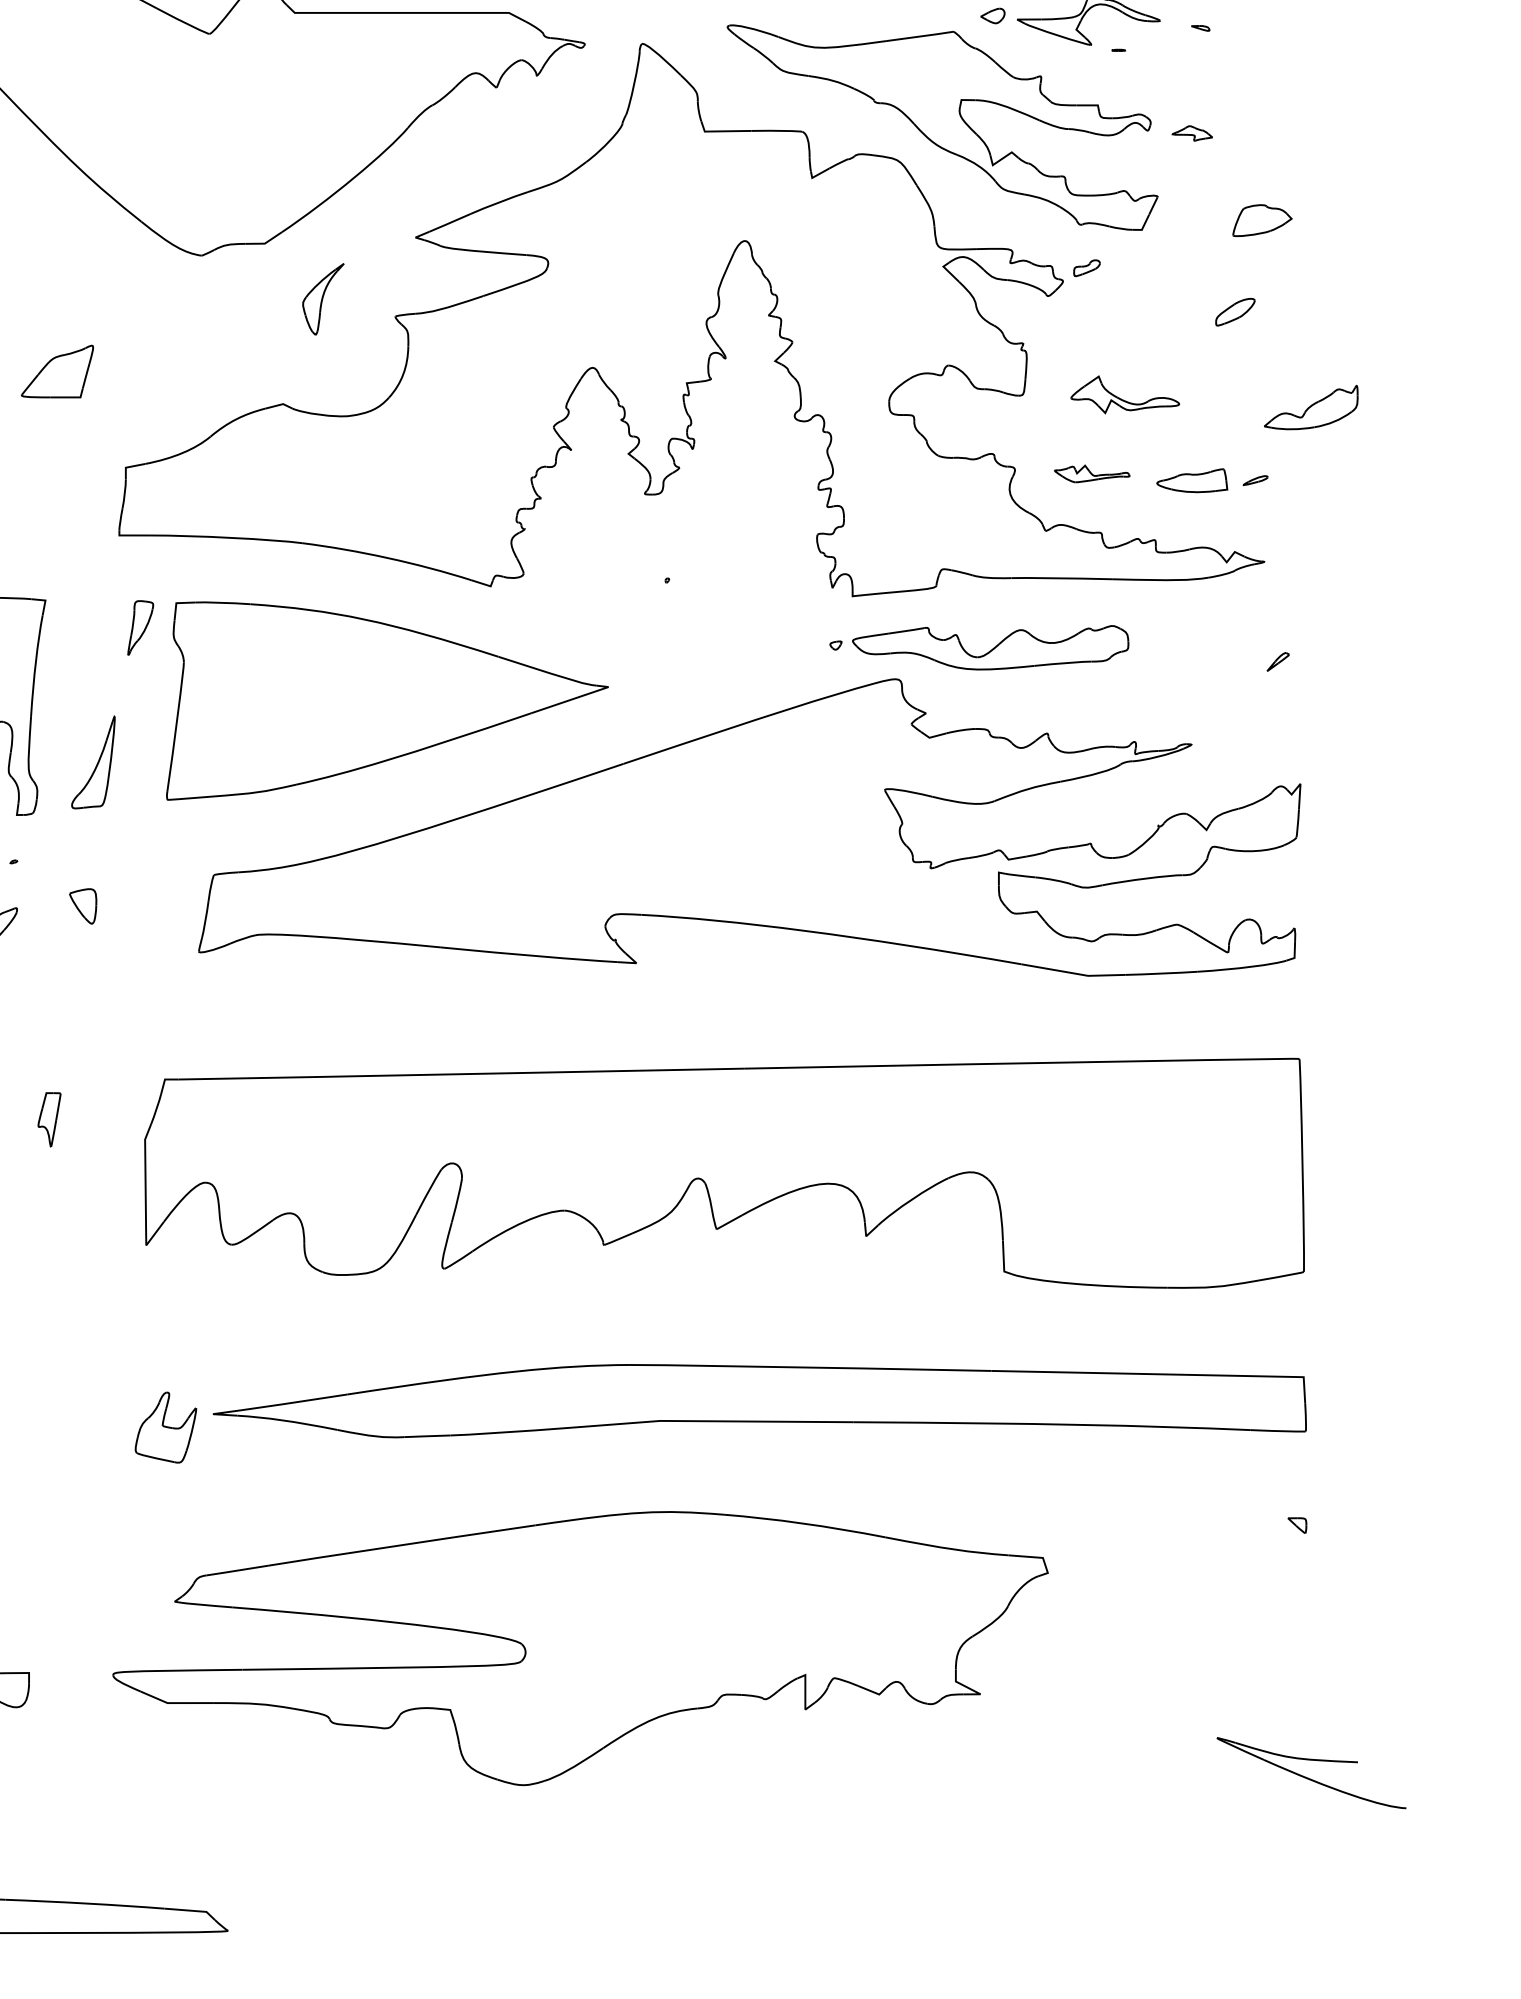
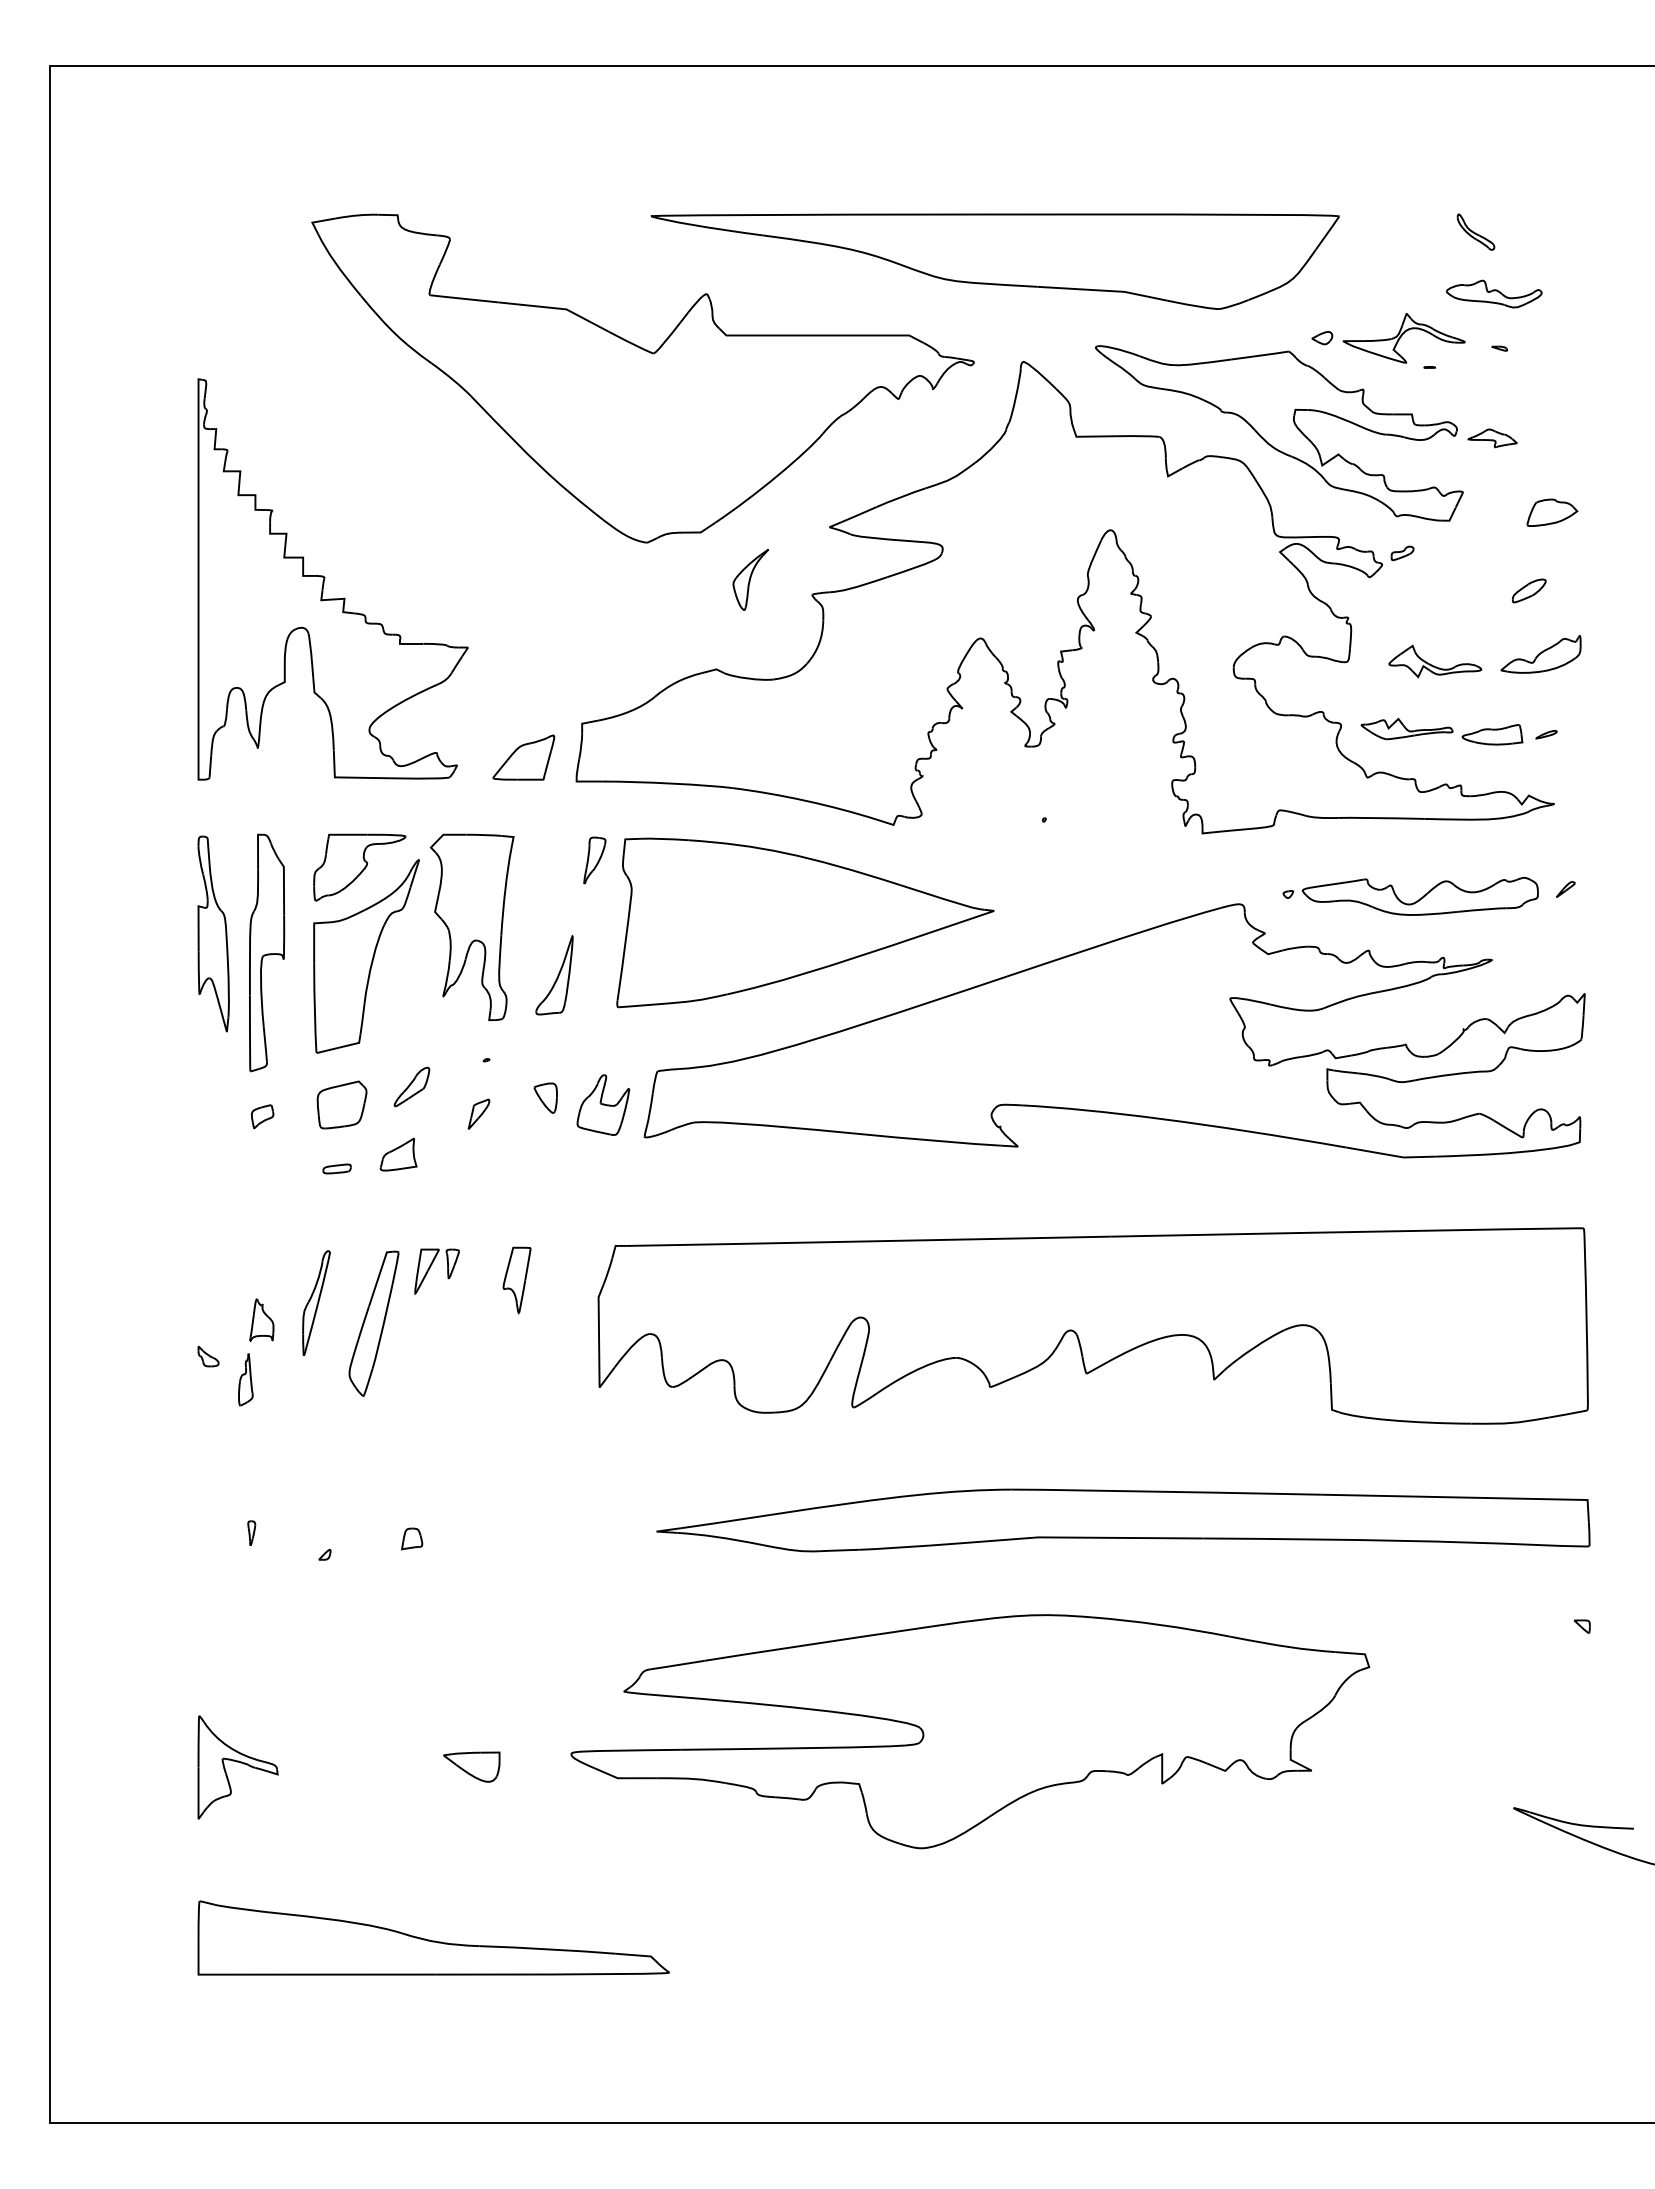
part: (1192, 133) -> (1492, 438), size x1.43
part: (57, 371) -> (523, 757), moved
part: (1310, 406) -> (1540, 653), moved
part: (1091, 473) -> (1406, 728), size x1.43
part: (982, 654) -> (1413, 902), moved
part: (48, 1120) -> (516, 1280), size x1.43
part: (166, 1426) -> (603, 1104), moved

